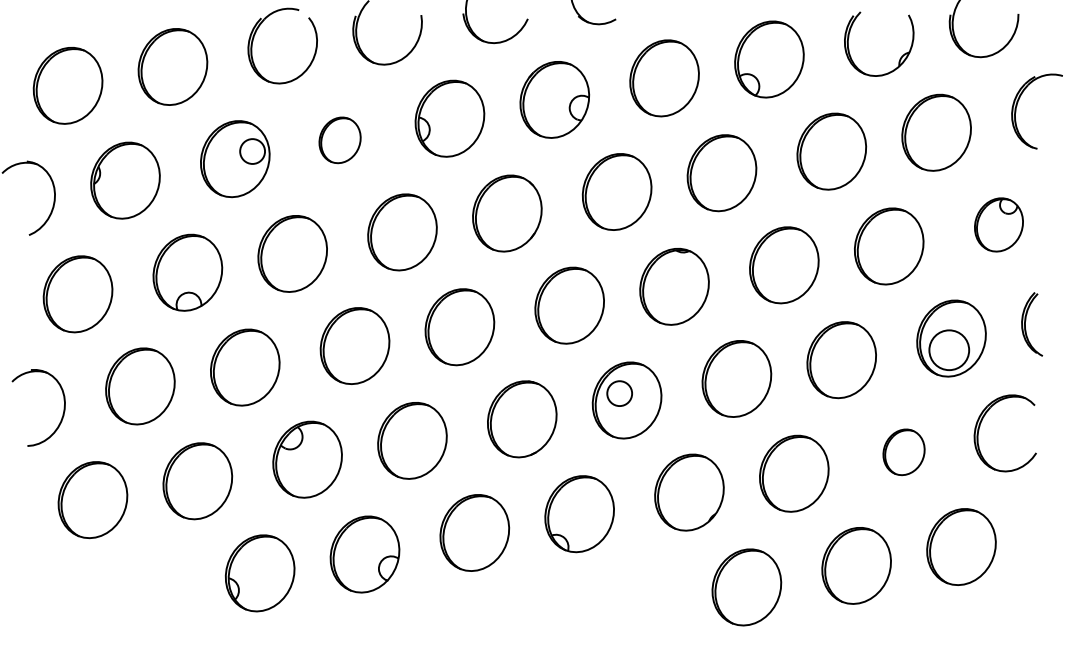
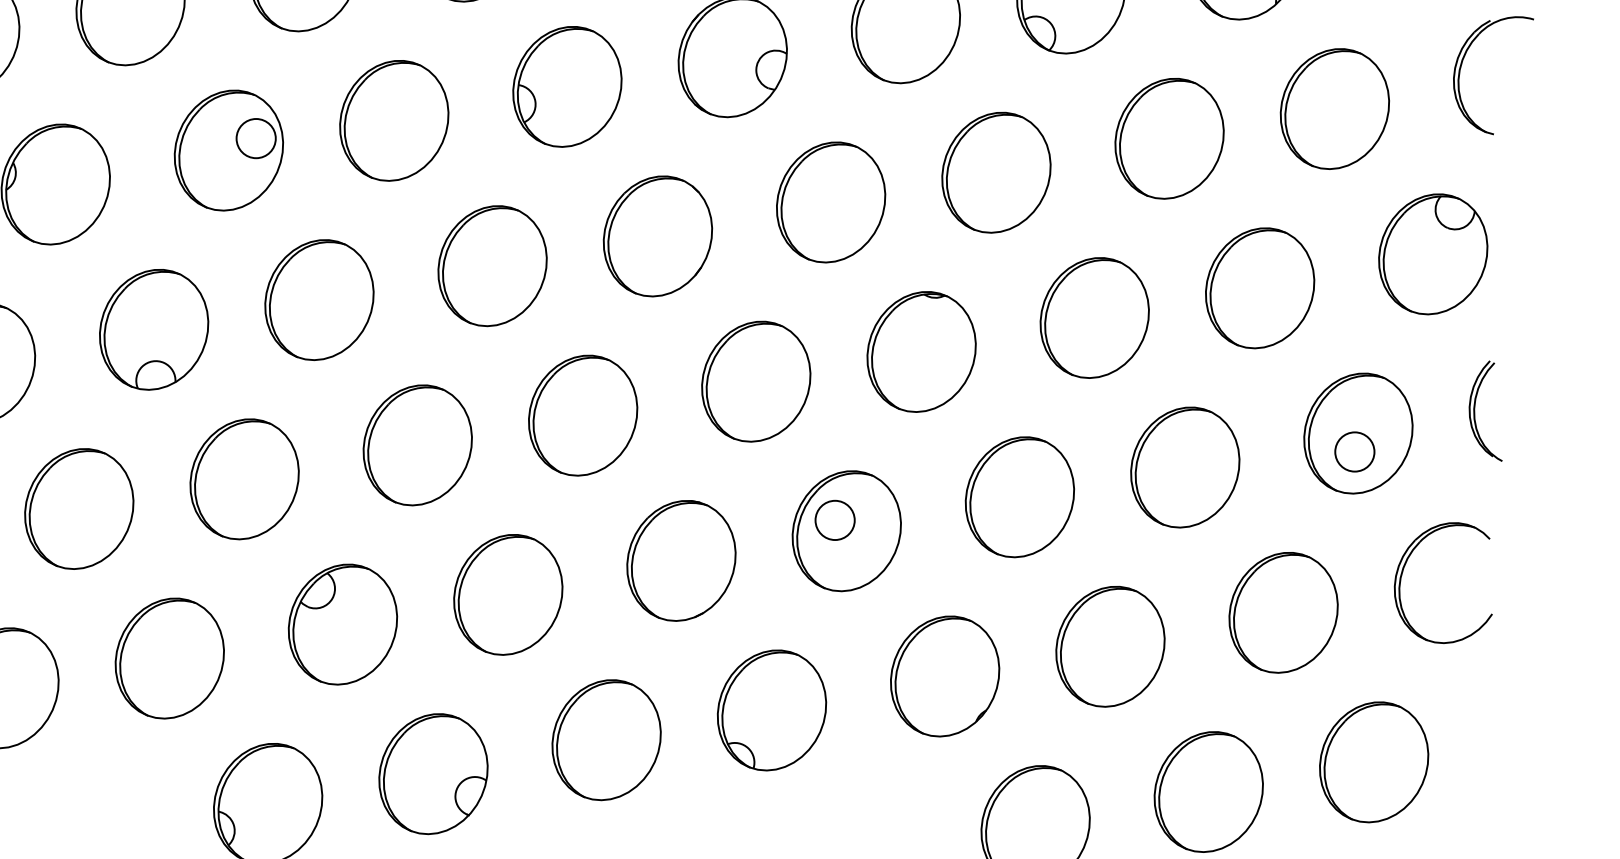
part: (339, 140) -> (393, 121), size x1.67
part: (998, 224) -> (1432, 253), size x1.43
circle: (948, 349) -> (1353, 450), size x0.62
part: (903, 452) -> (1282, 613), size x1.67

